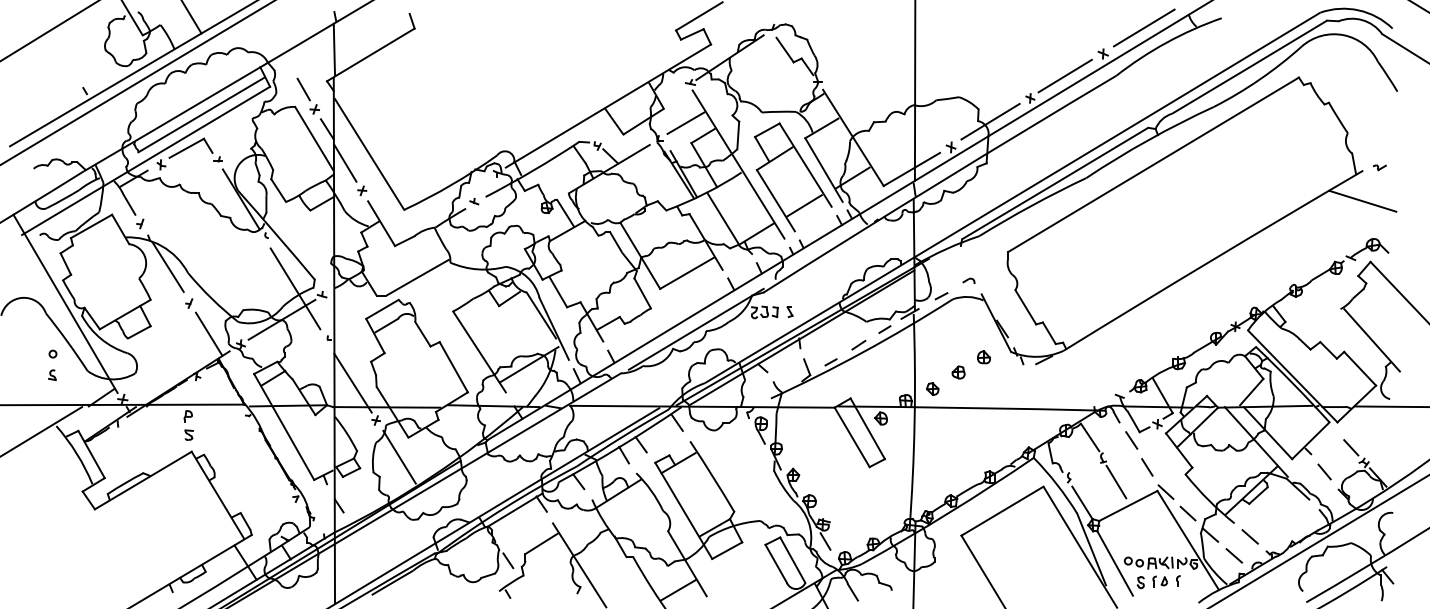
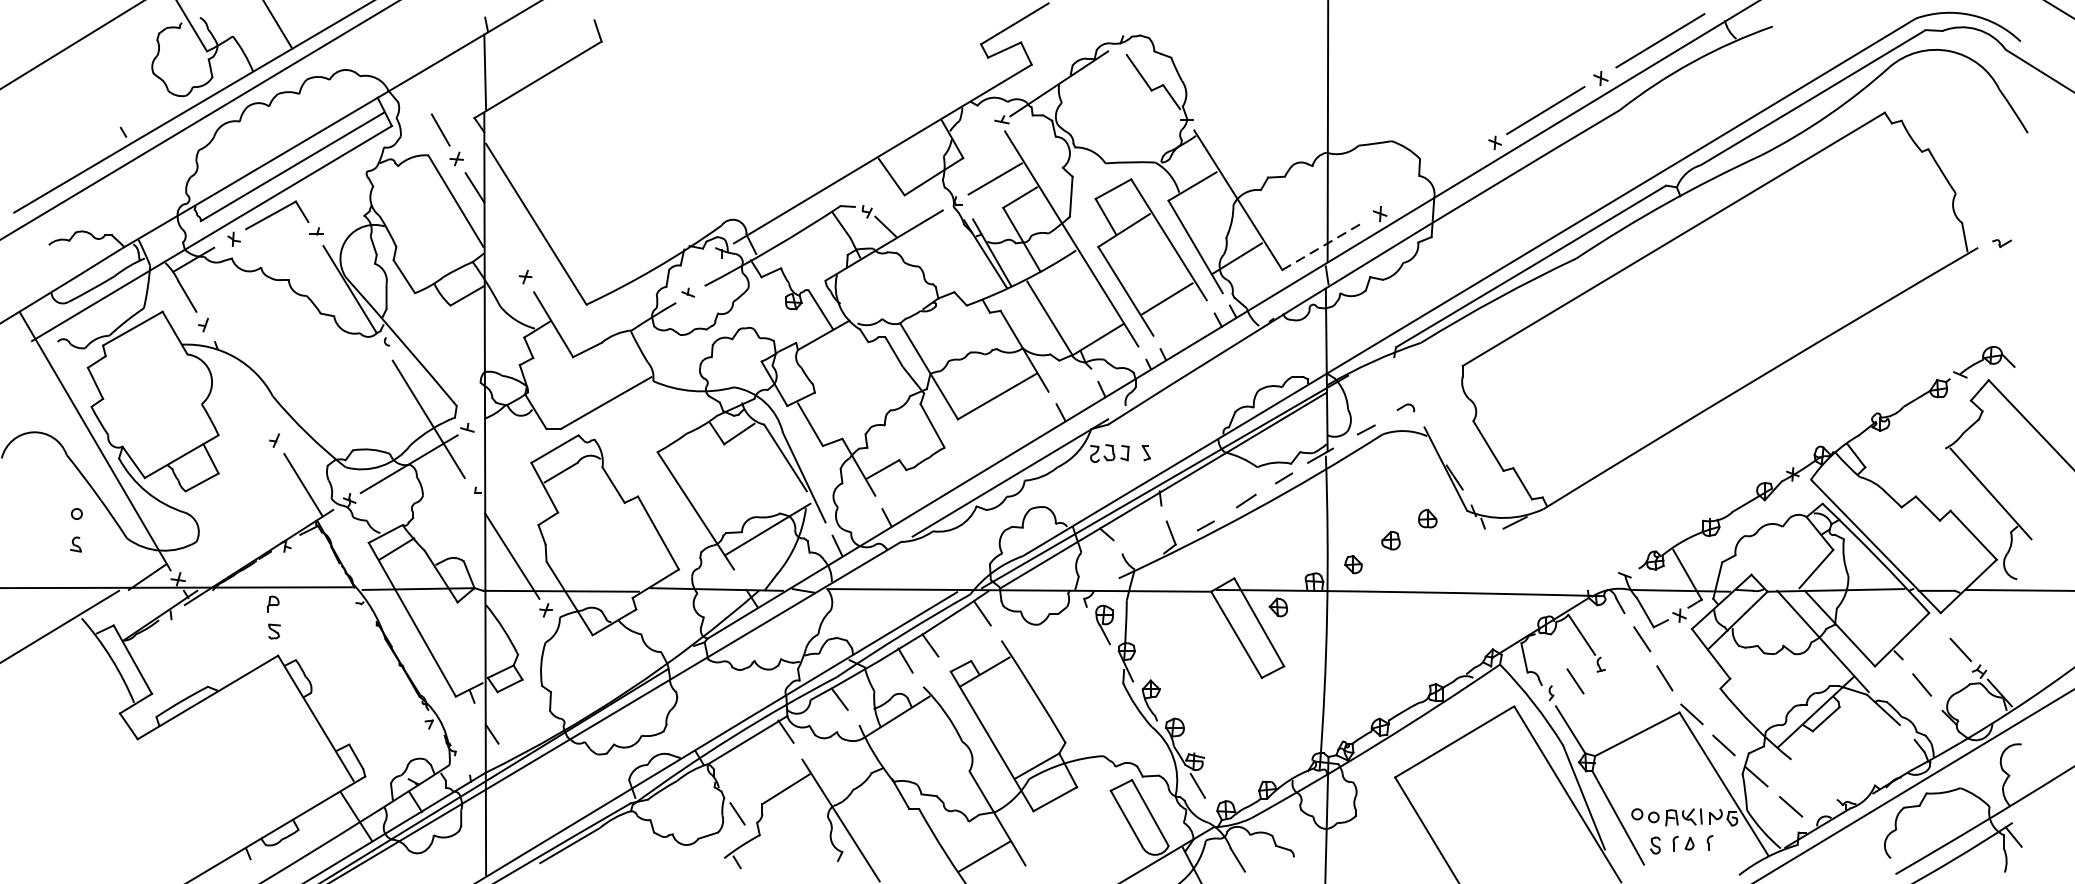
line: (990, 121) -> (1437, 176), removed
line: (345, 162) -> (501, 235), removed
line: (911, 169) -> (1322, 246), solid -> dashed
line: (1362, 200) -> (1977, 291), removed
line: (167, 266) -> (243, 386), removed
line: (399, 456) -> (579, 662), removed
line: (1085, 469) -> (1575, 681), added
line: (1116, 481) -> (1620, 698), removed
line: (1249, 536) -> (1813, 778), removed

